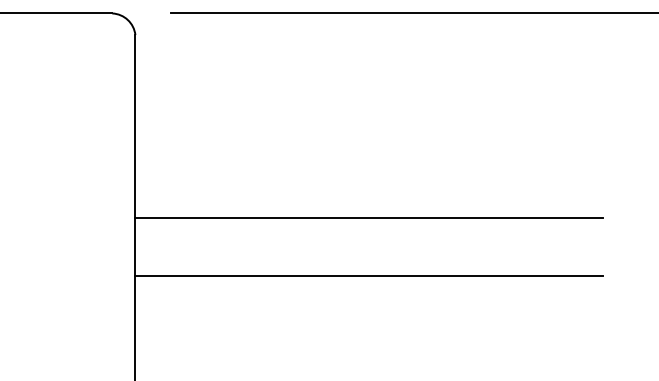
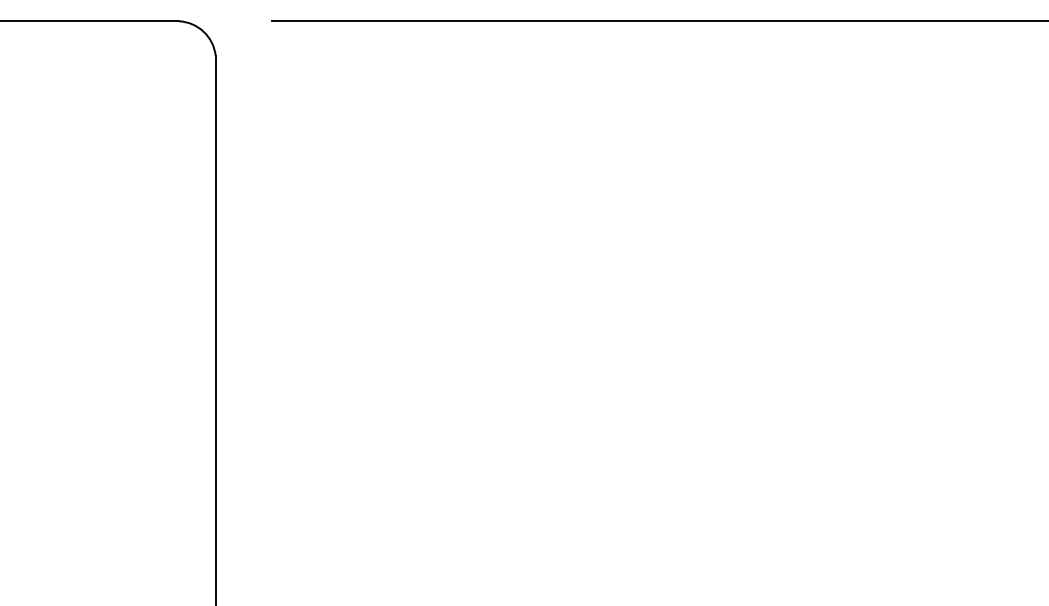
line: (368, 217) -> (586, 345), removed
line: (368, 276) -> (586, 439), removed

